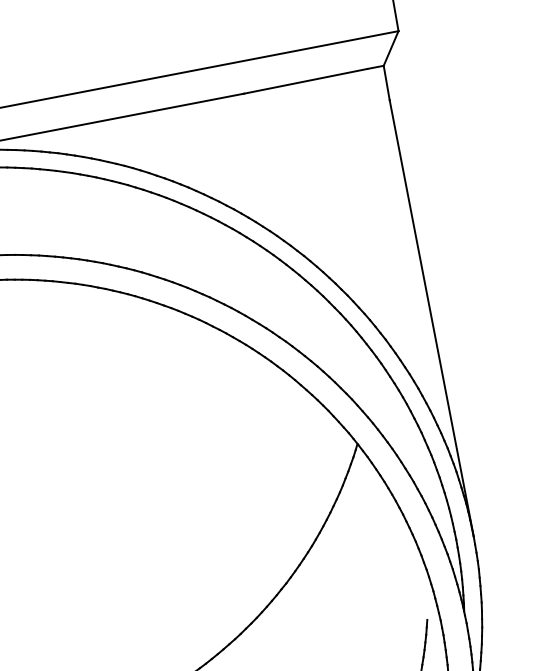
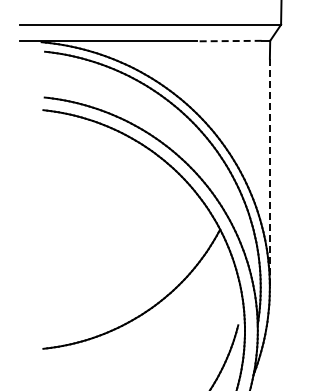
line: (304, 82) -> (228, 41), solid -> dashed
line: (431, 319) -> (269, 173), solid -> dashed

